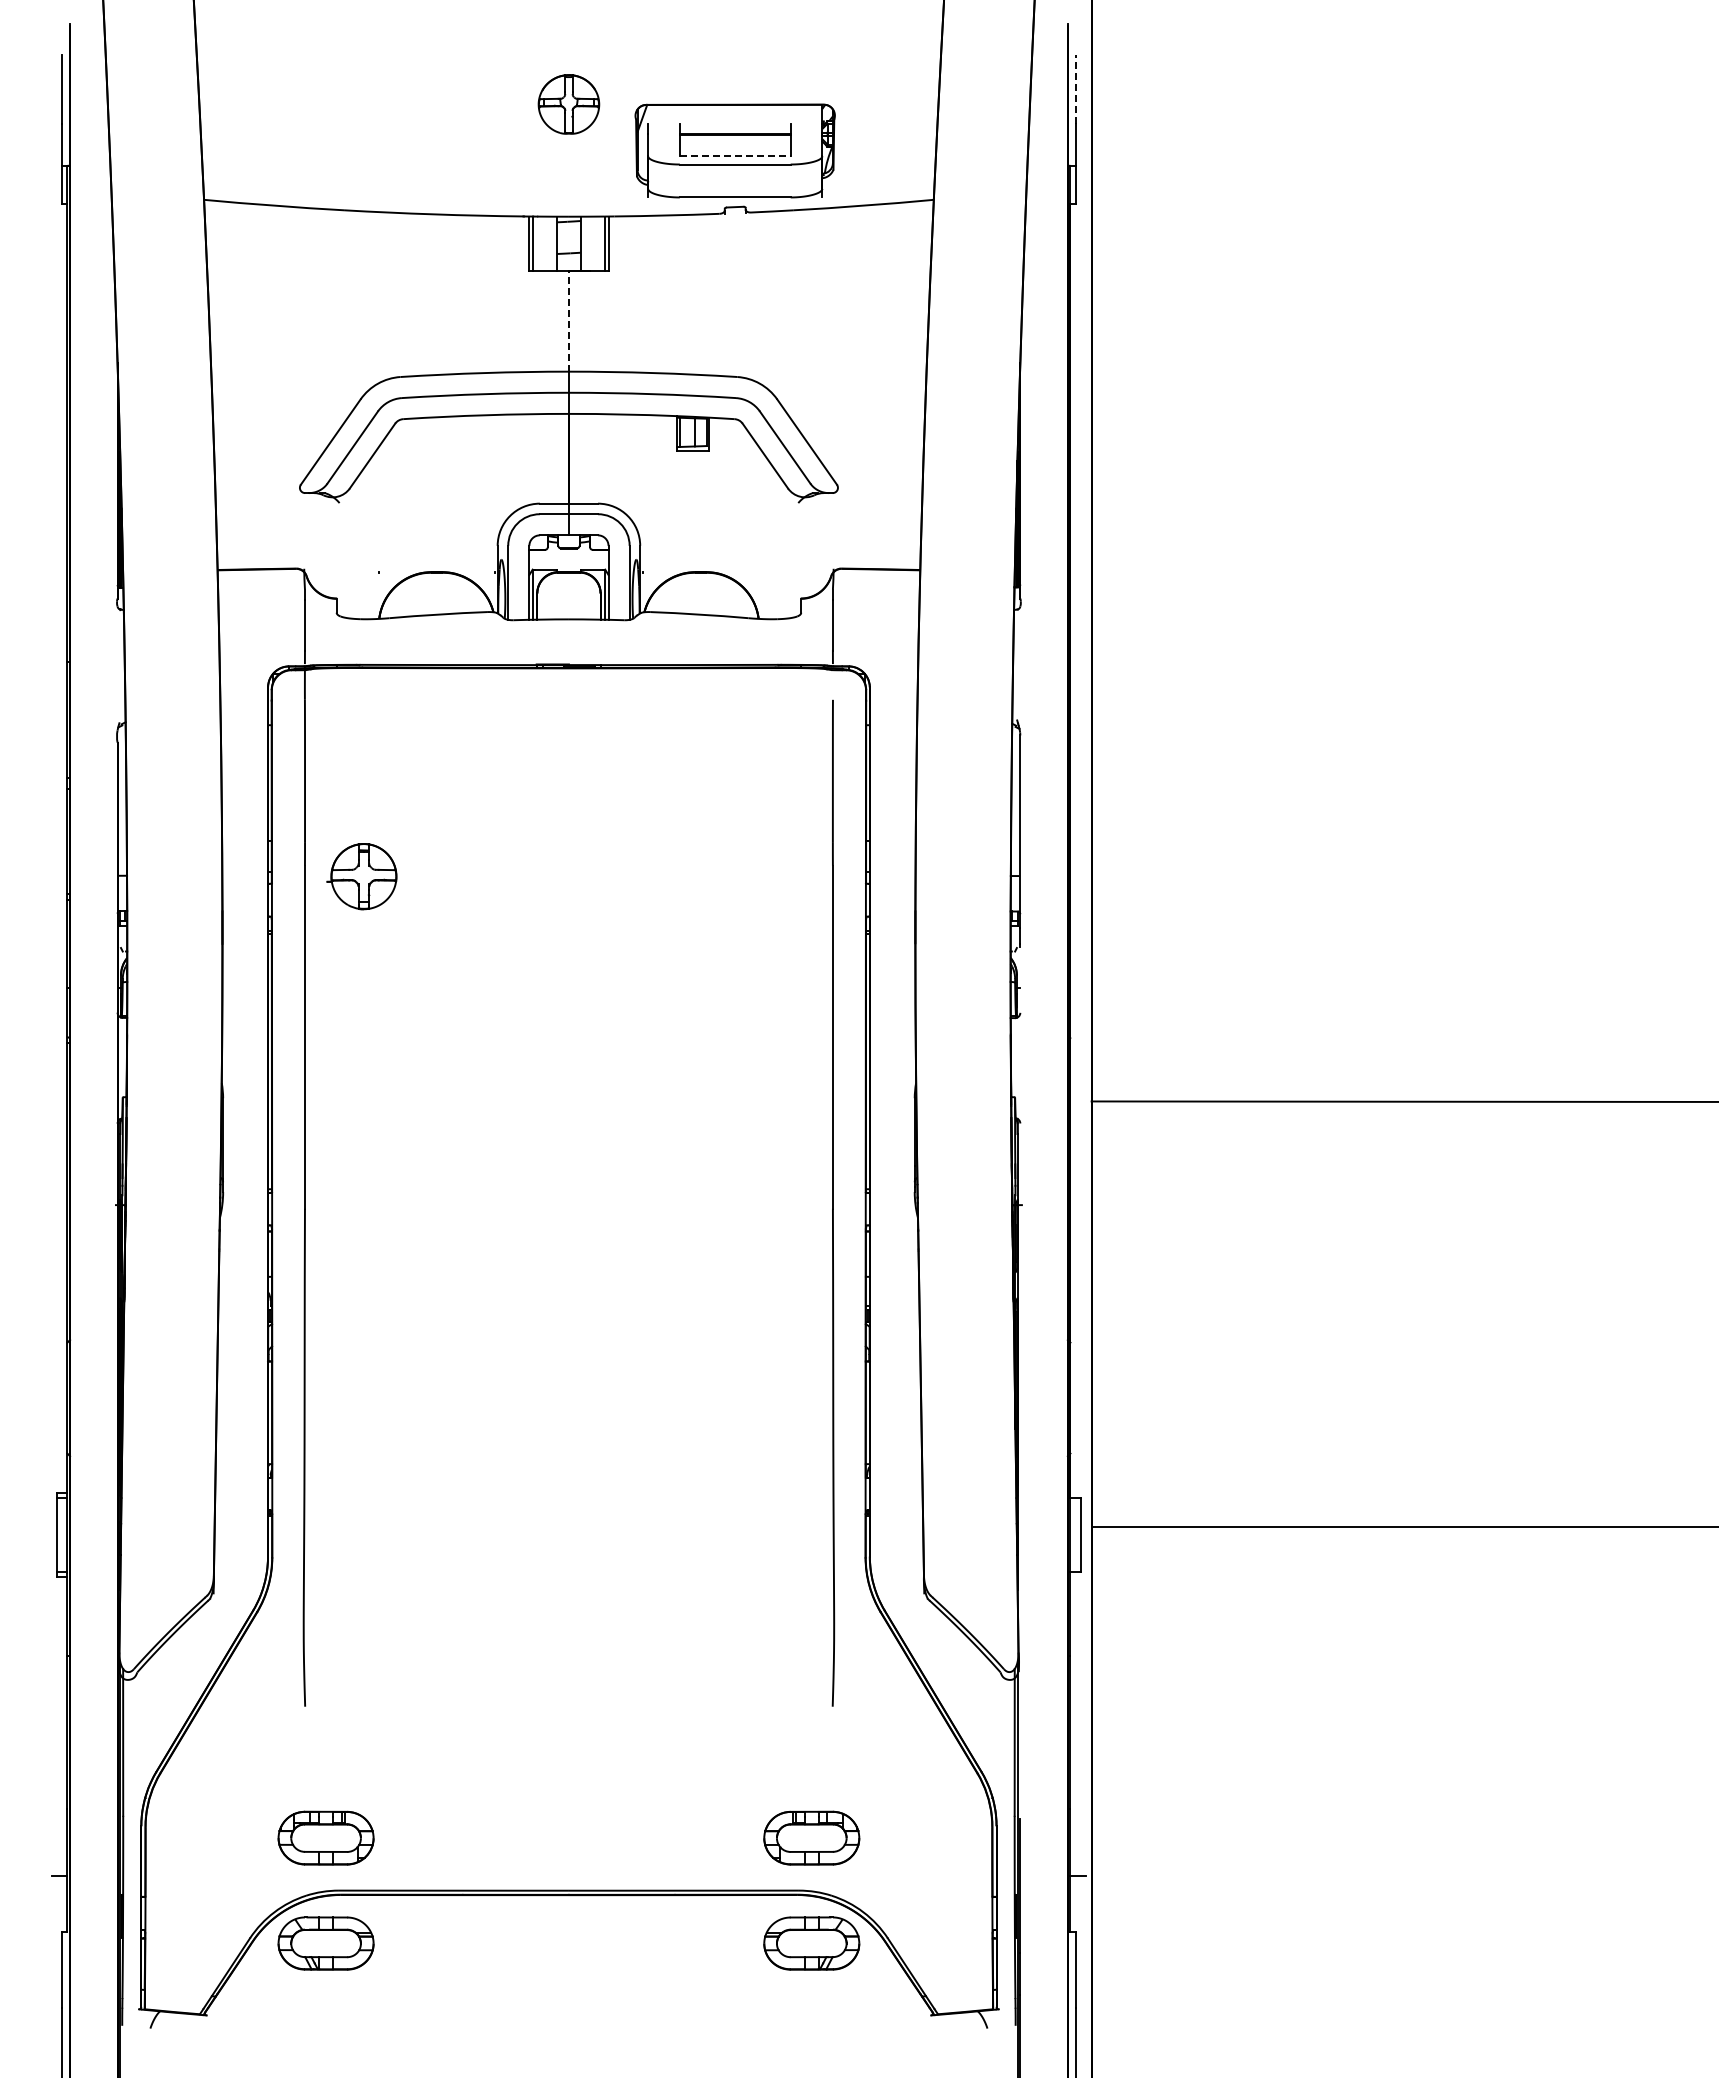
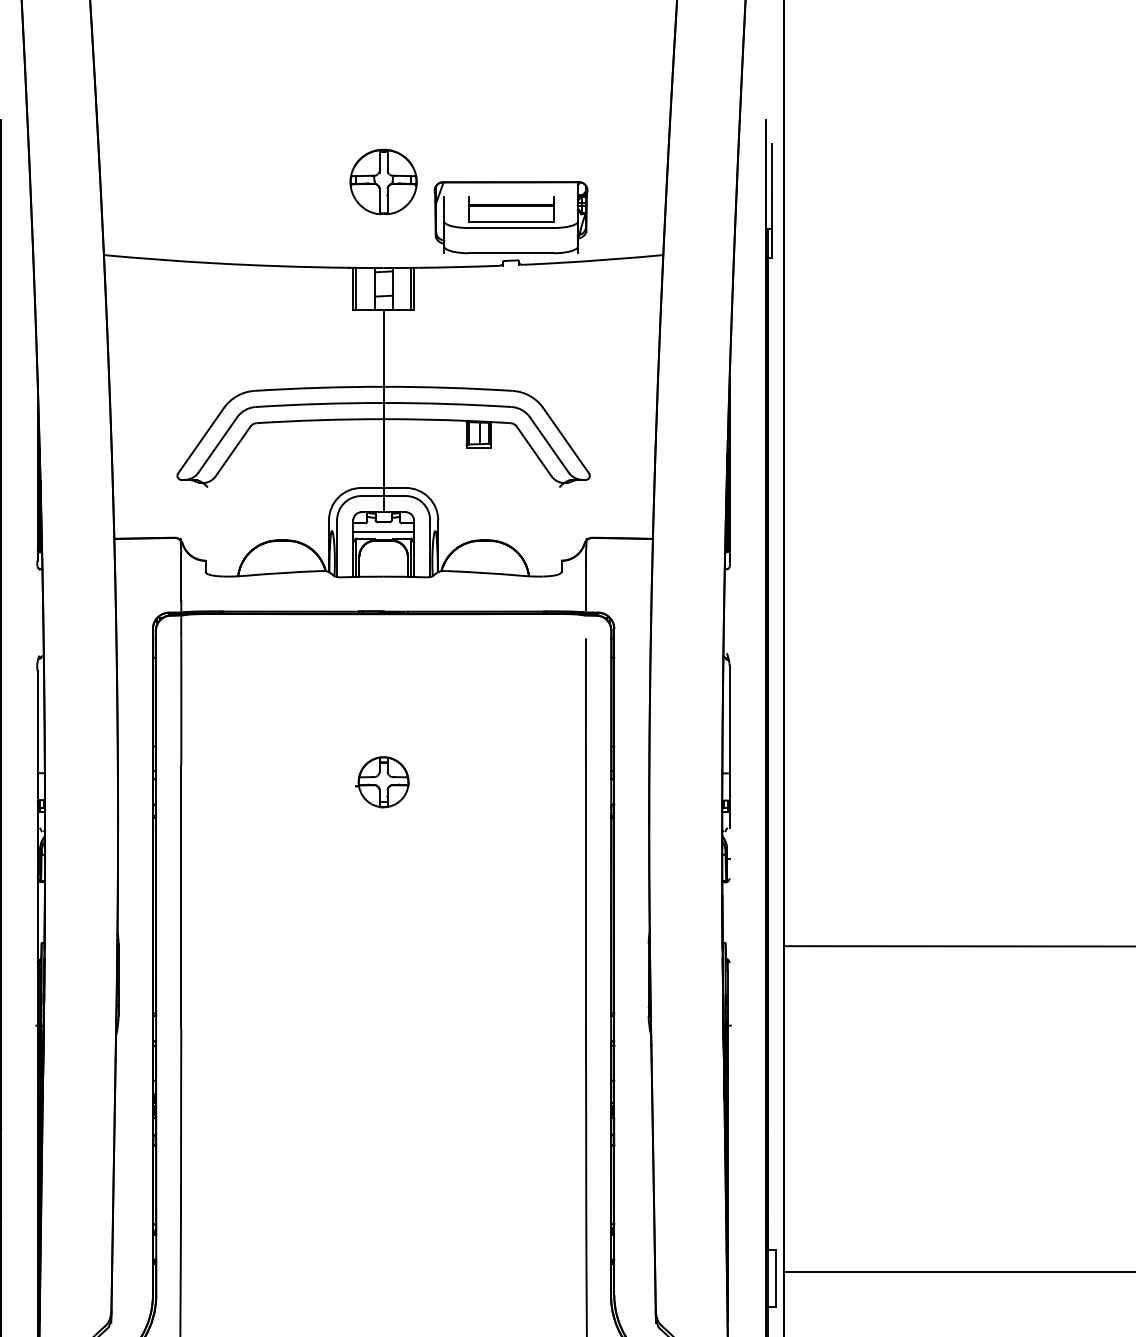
line: (1075, 89) -> (771, 170), dashed -> solid
part: (568, 104) -> (383, 182), size x1.43
line: (735, 156) -> (511, 221), dashed -> solid
line: (568, 321) -> (383, 348), dashed -> solid
line: (568, 561) -> (383, 532), added
part: (361, 876) -> (381, 782), moved

